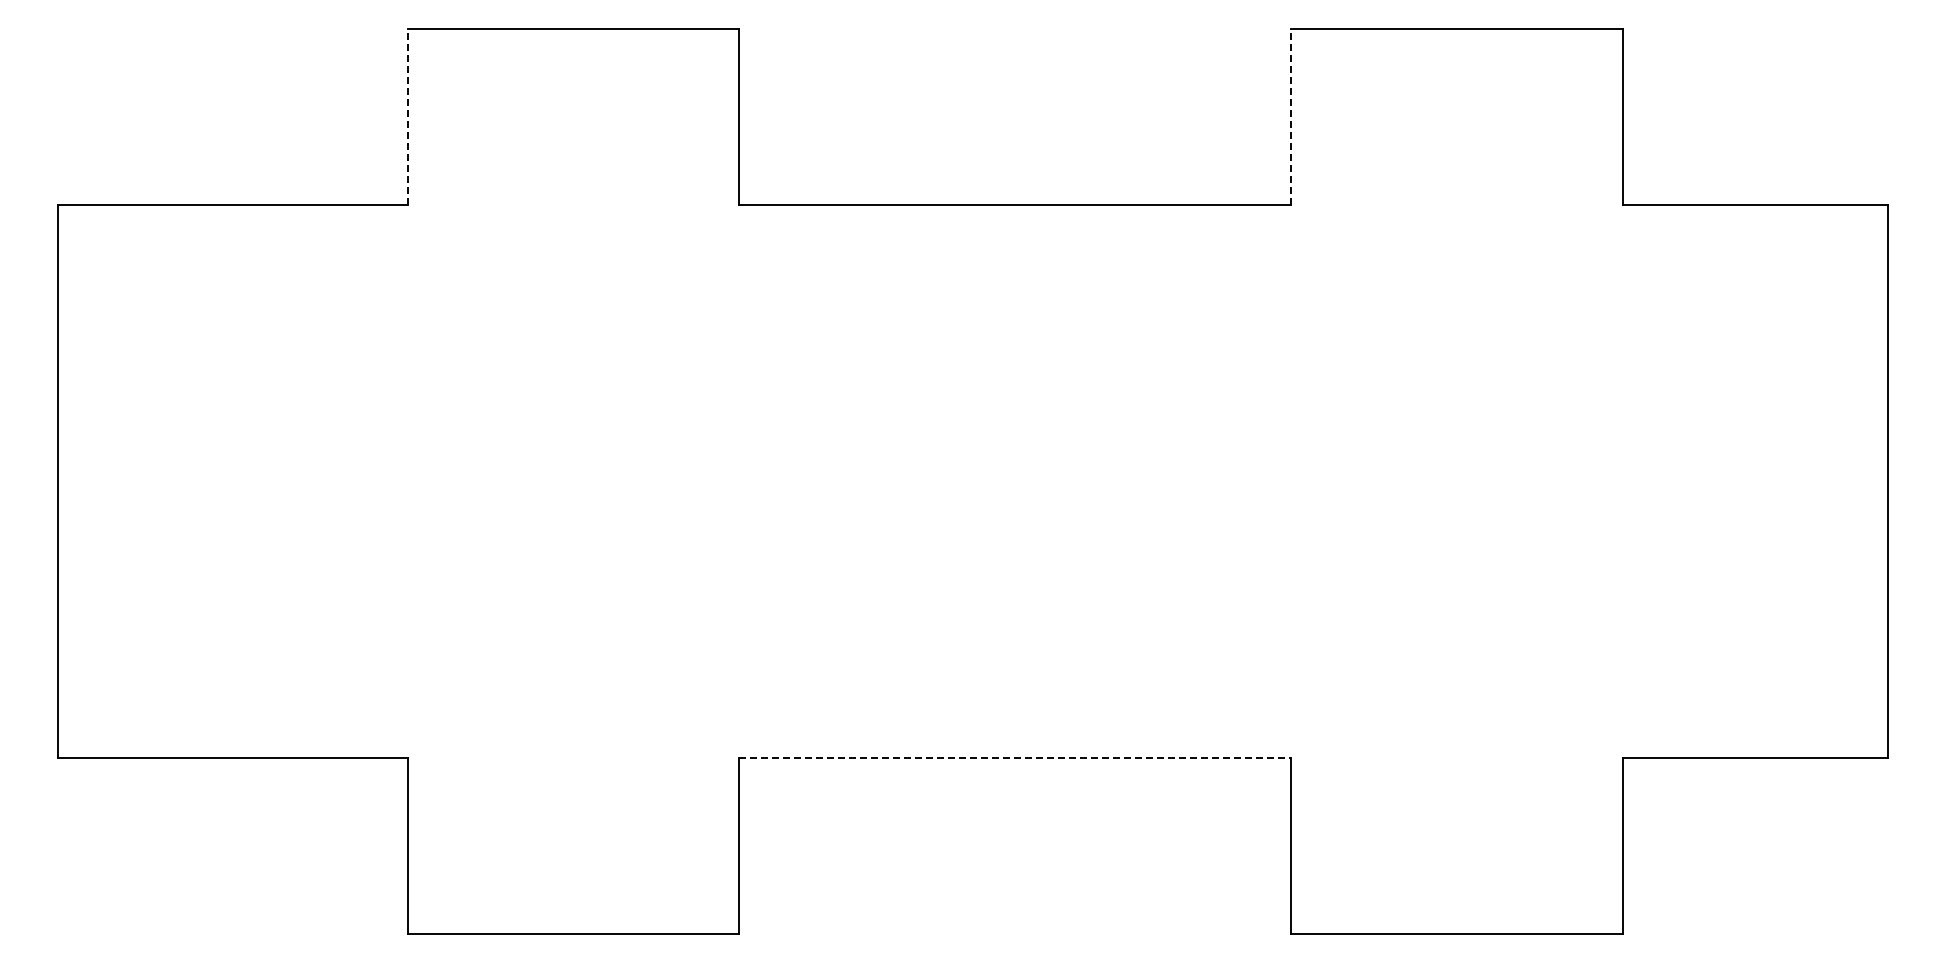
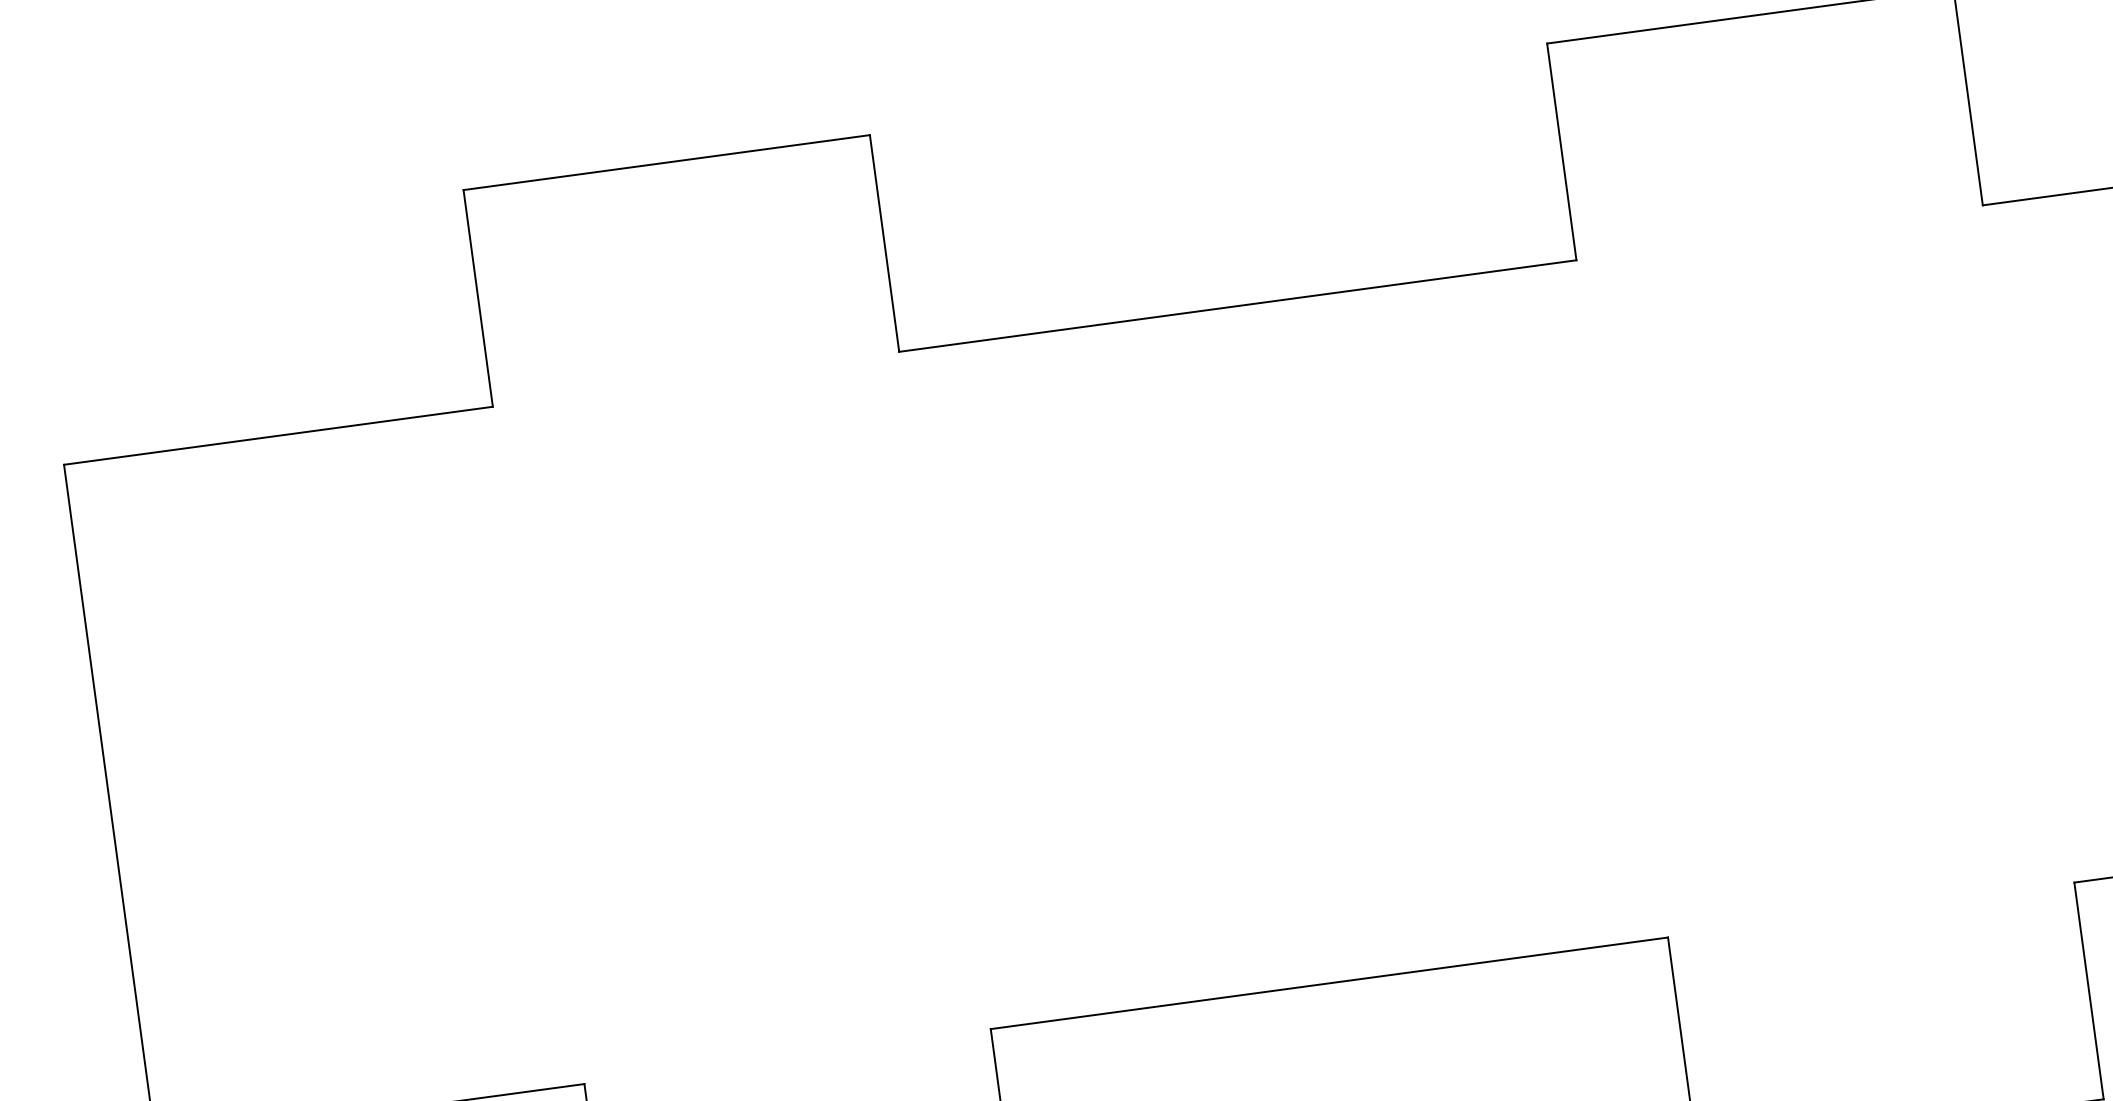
line: (407, 116) -> (477, 297), dashed -> solid
line: (1291, 116) -> (1561, 151), dashed -> solid
line: (1015, 757) -> (1329, 983), dashed -> solid

